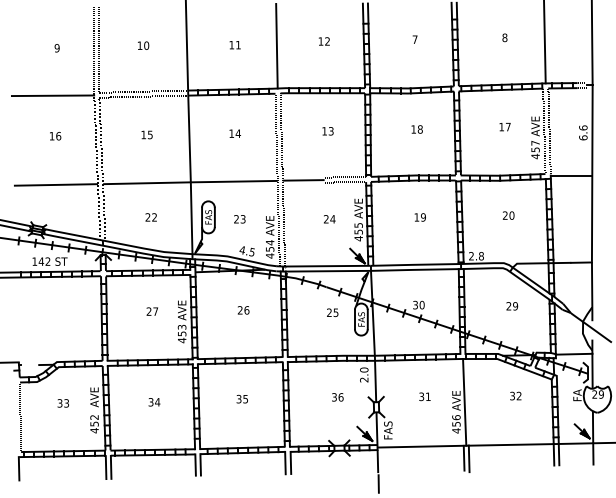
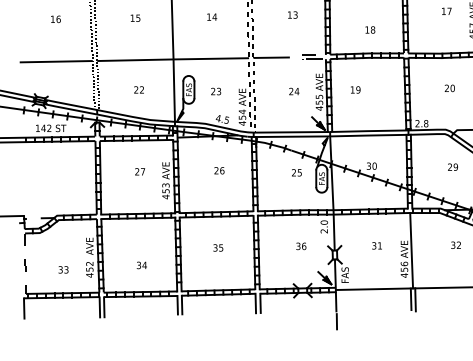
text: (416, 129) -> (369, 30), moved
text: (419, 217) -> (354, 90), moved
text: (154, 402) -> (141, 265), moved
text: (62, 403) -> (62, 269), moved

